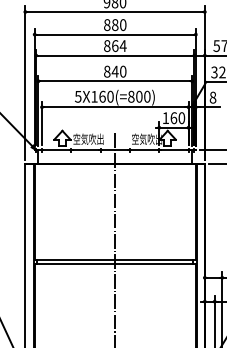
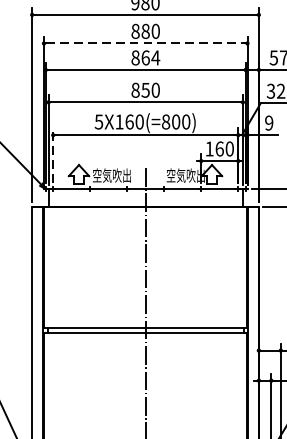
line: (115, 34) -> (146, 43), solid -> dashed
text: (114, 71) -> (144, 90), 840 -> 850
text: (212, 97) -> (268, 122), 8 -> 9
line: (42, 123) -> (53, 155), solid -> dashed

